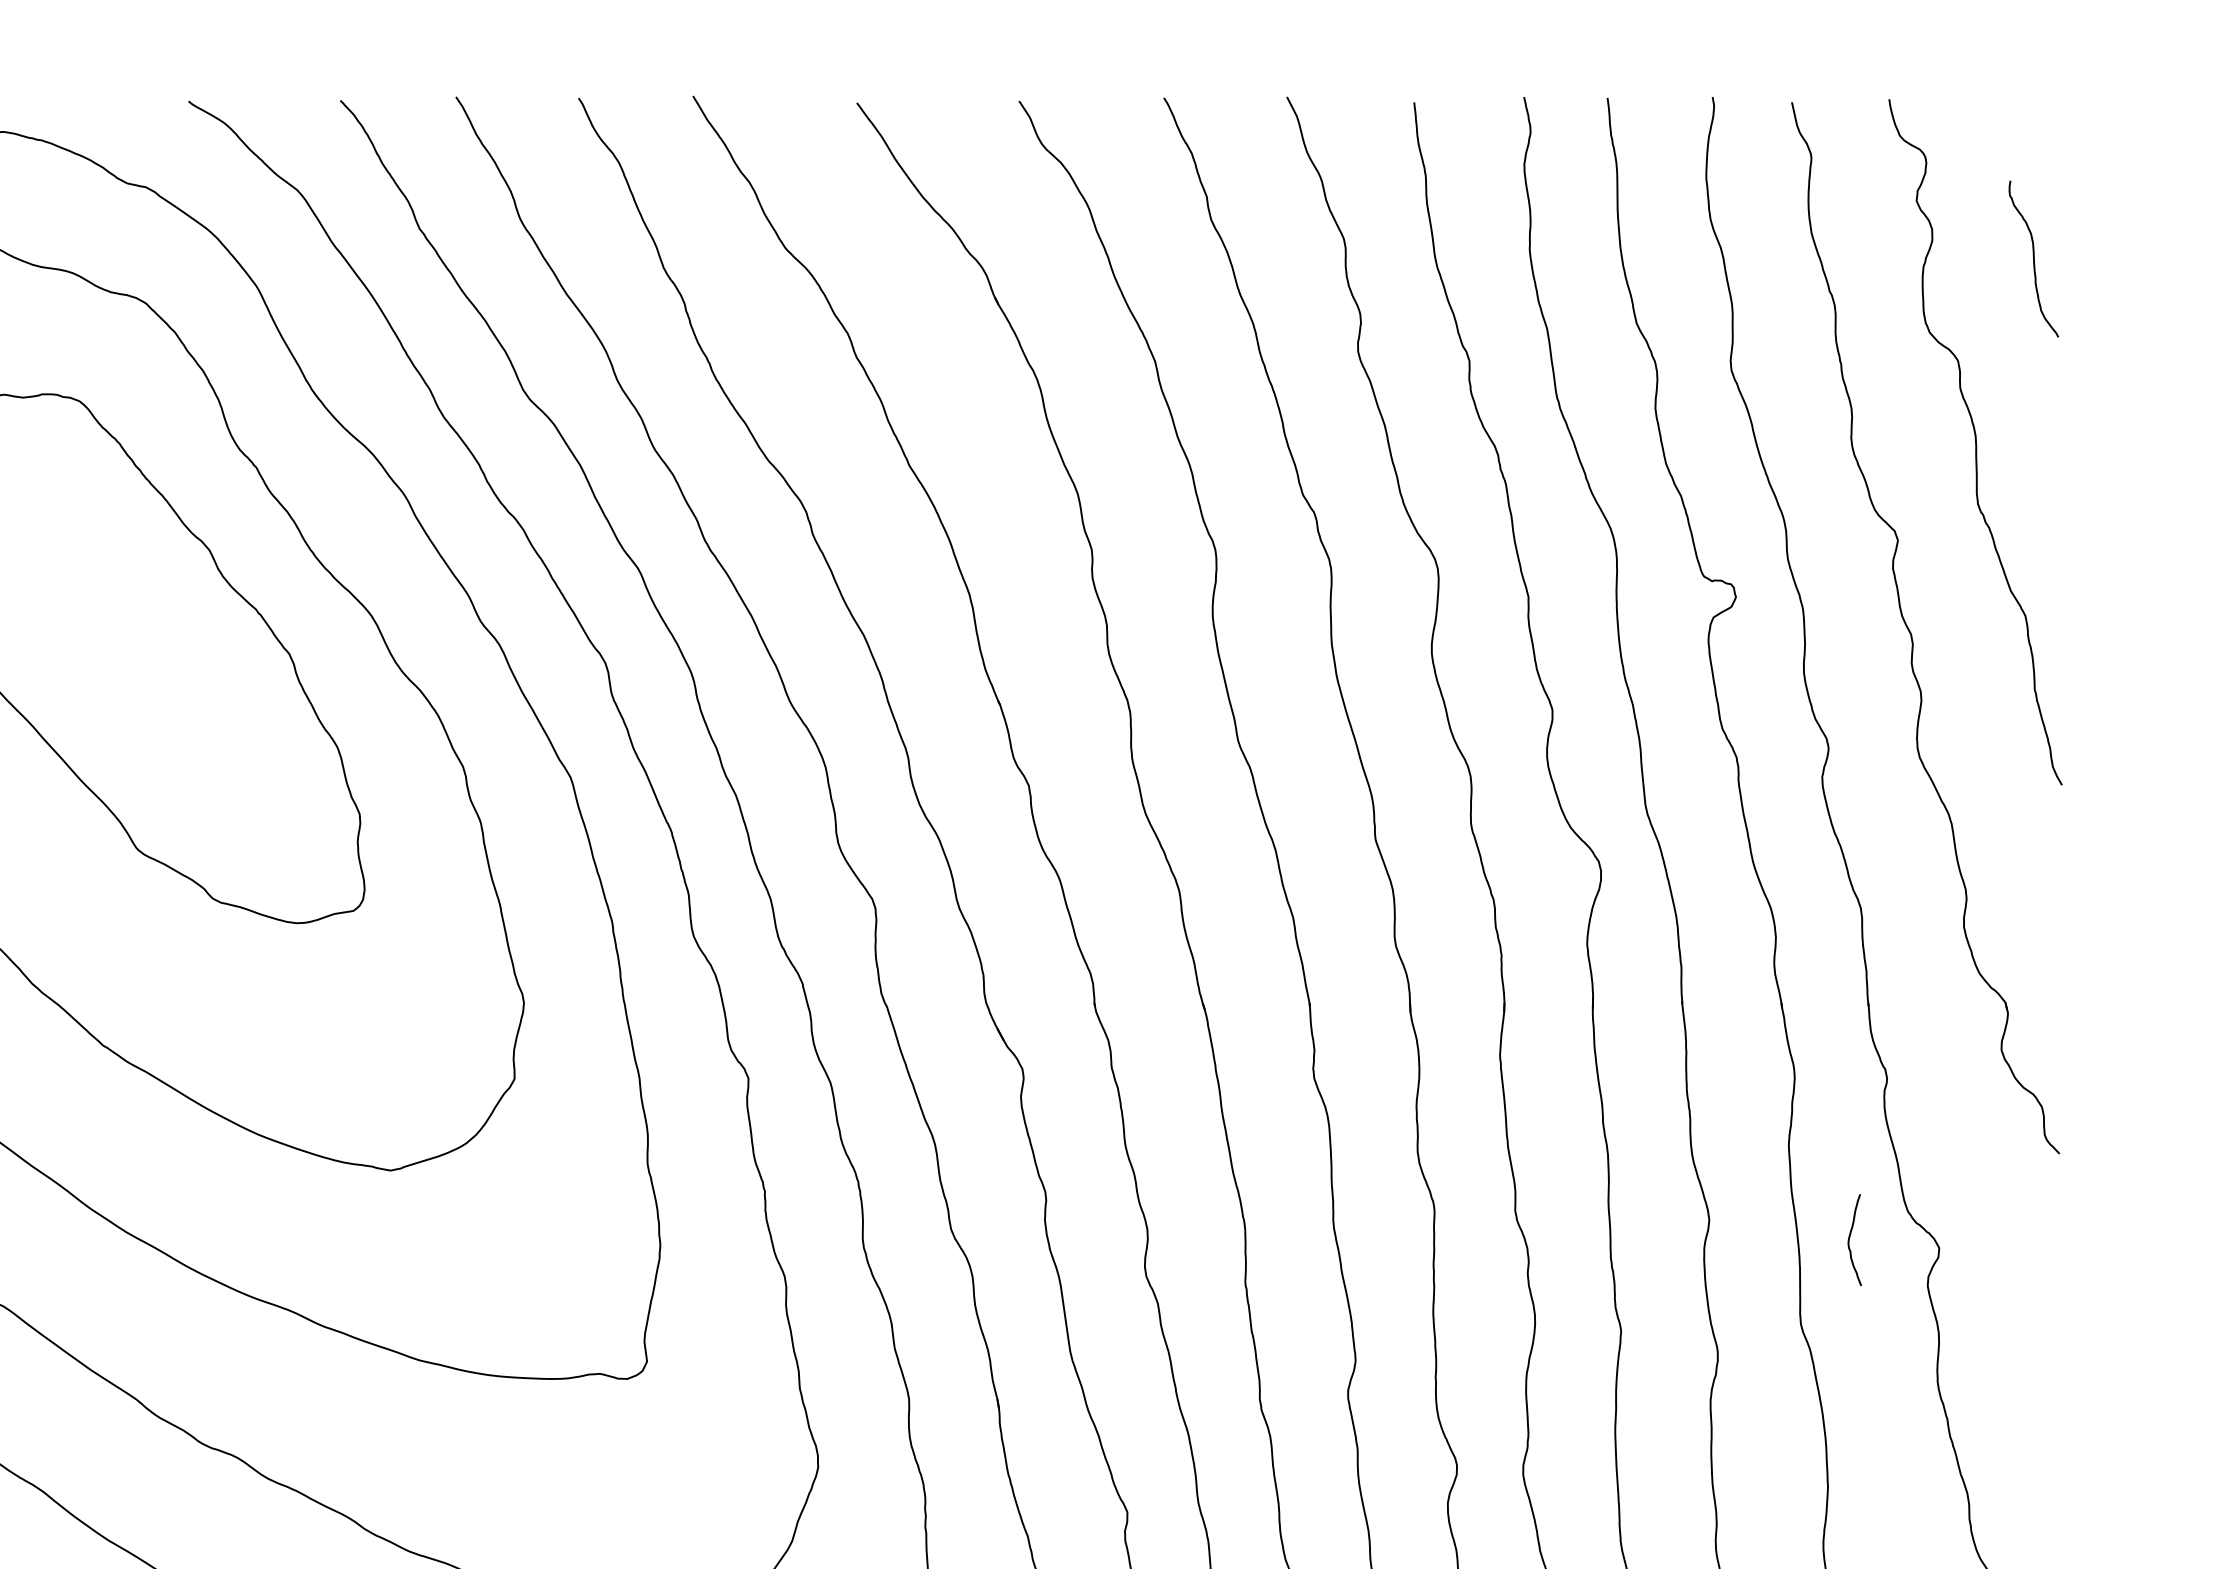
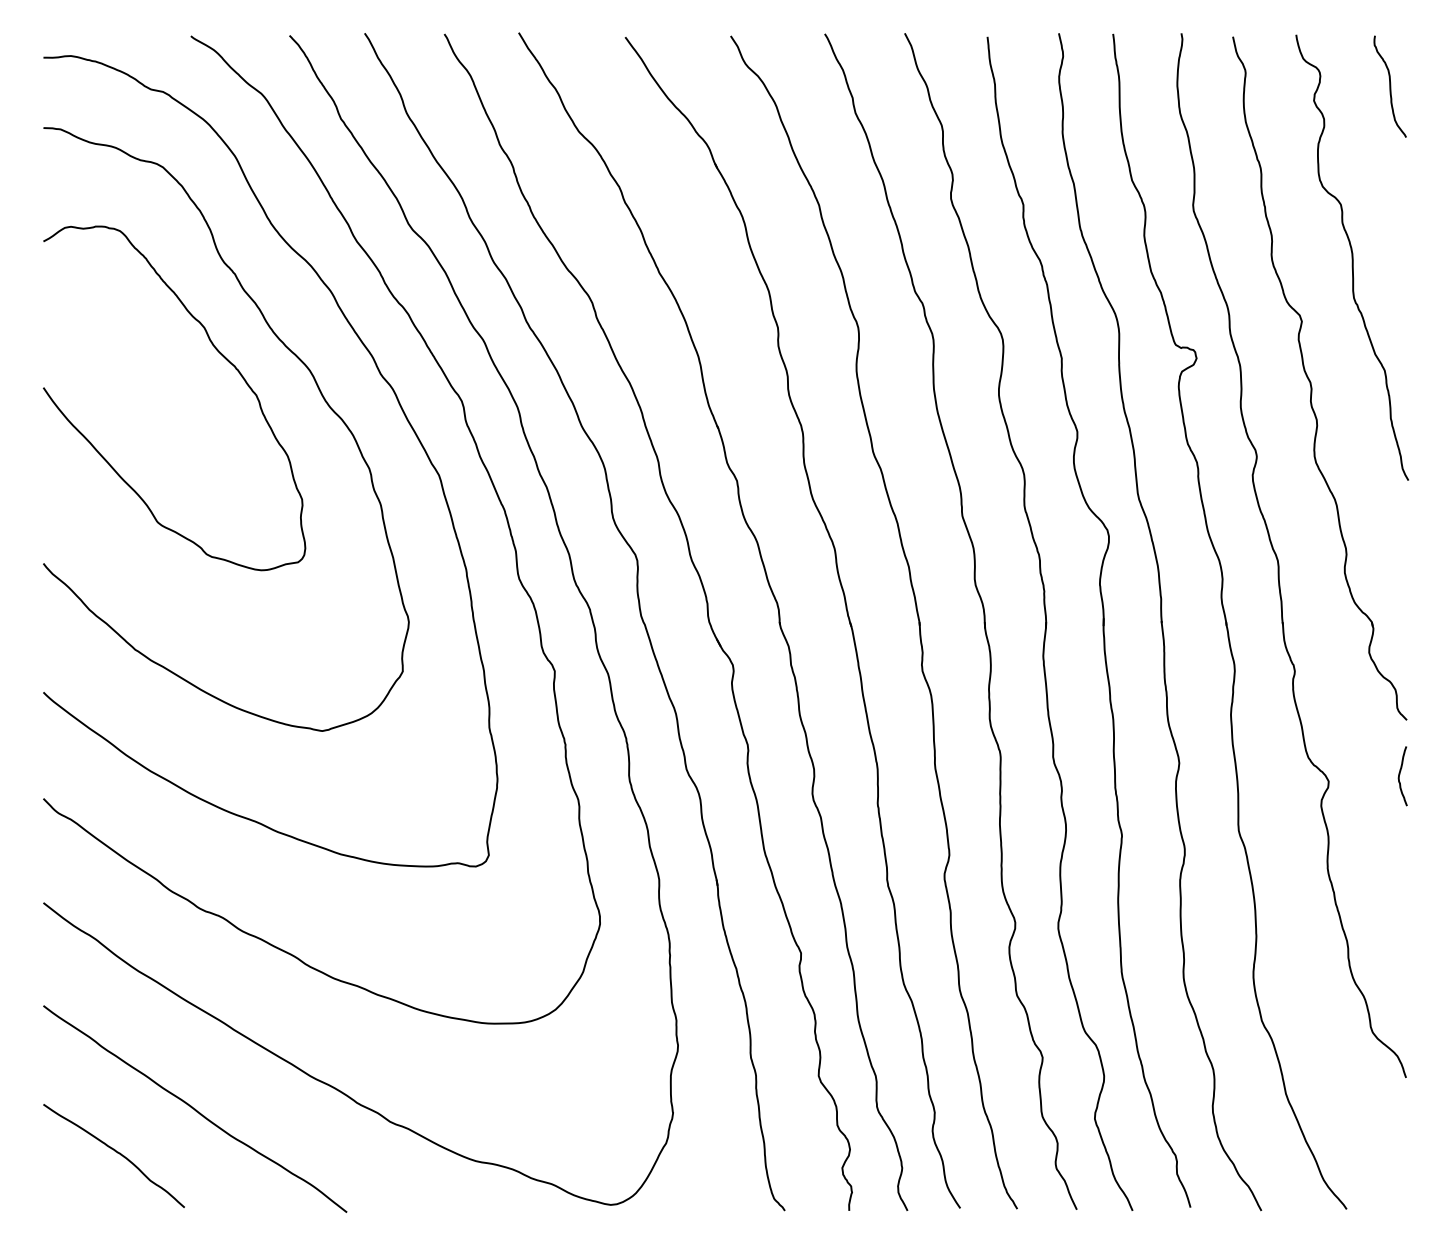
curve: (2032, 258) -> (1389, 86), moved
curve: (1851, 1237) -> (1400, 774), moved

